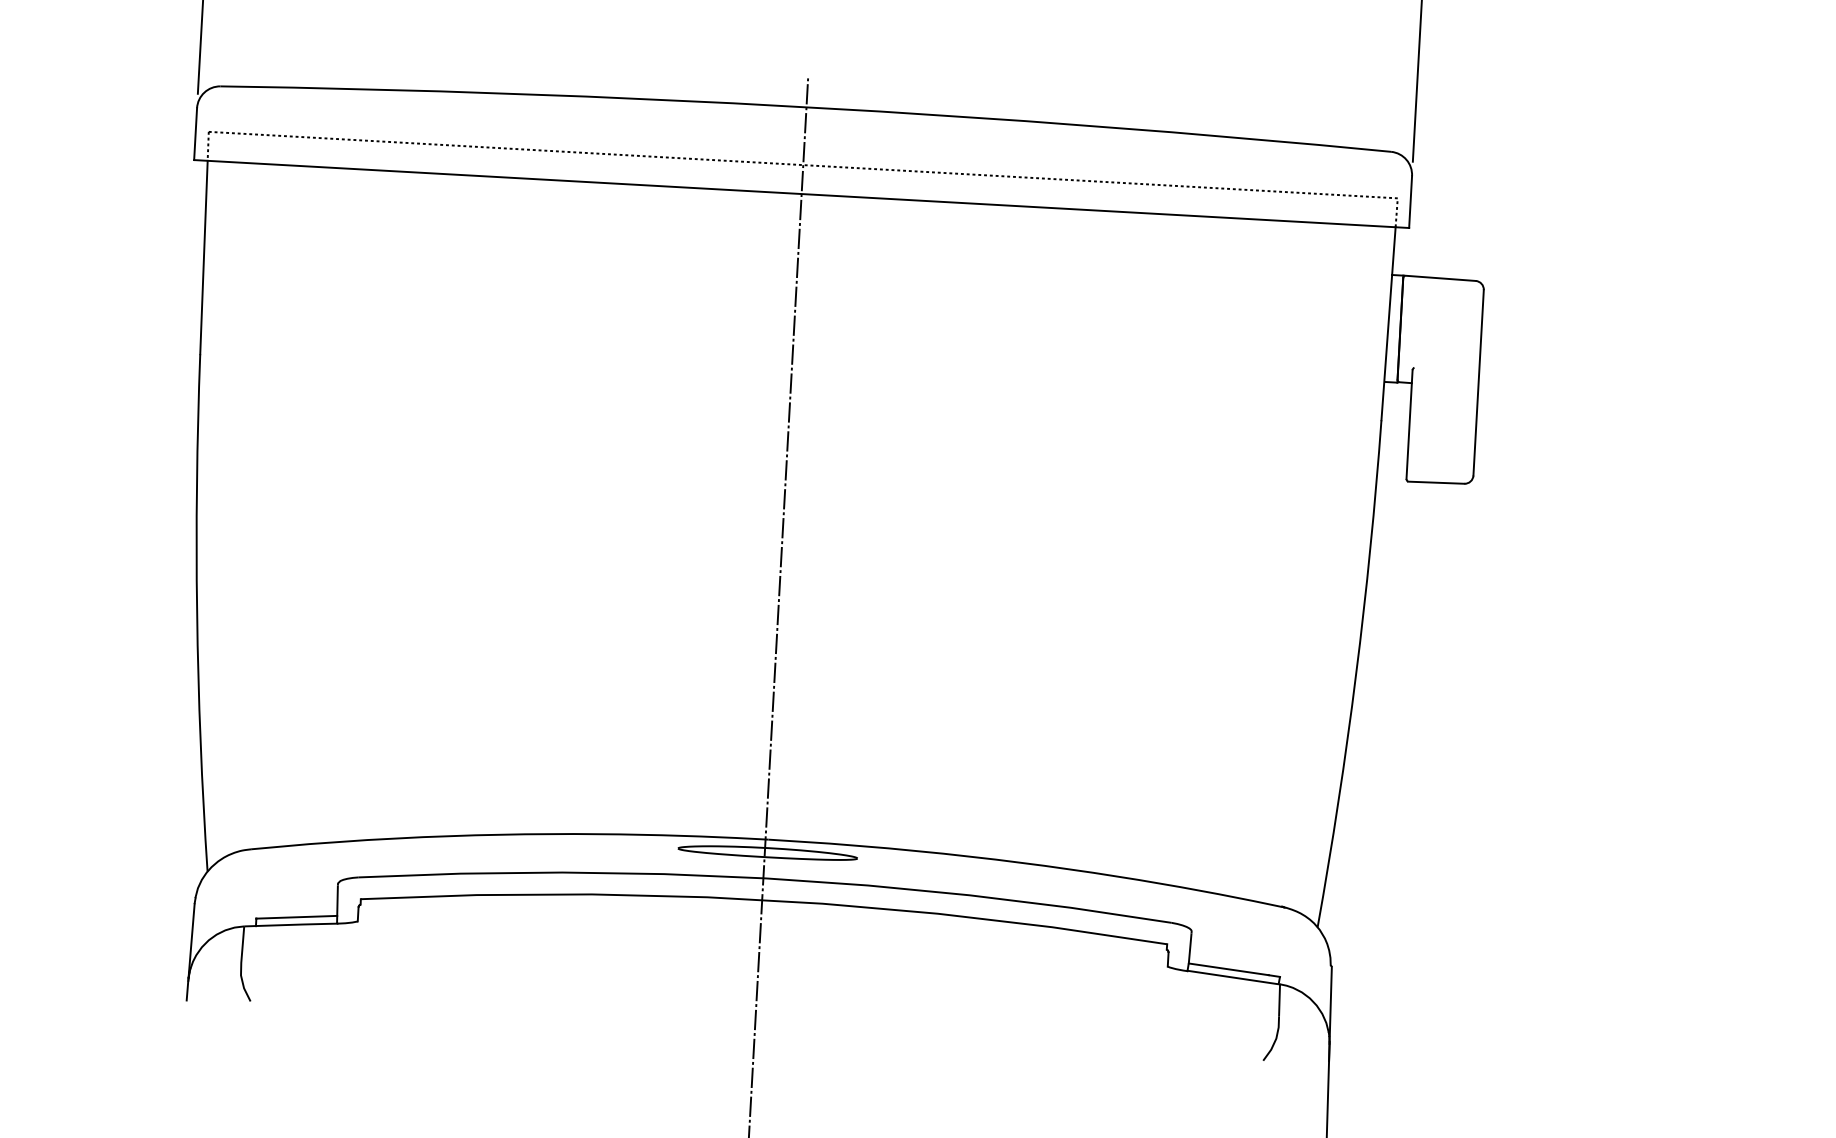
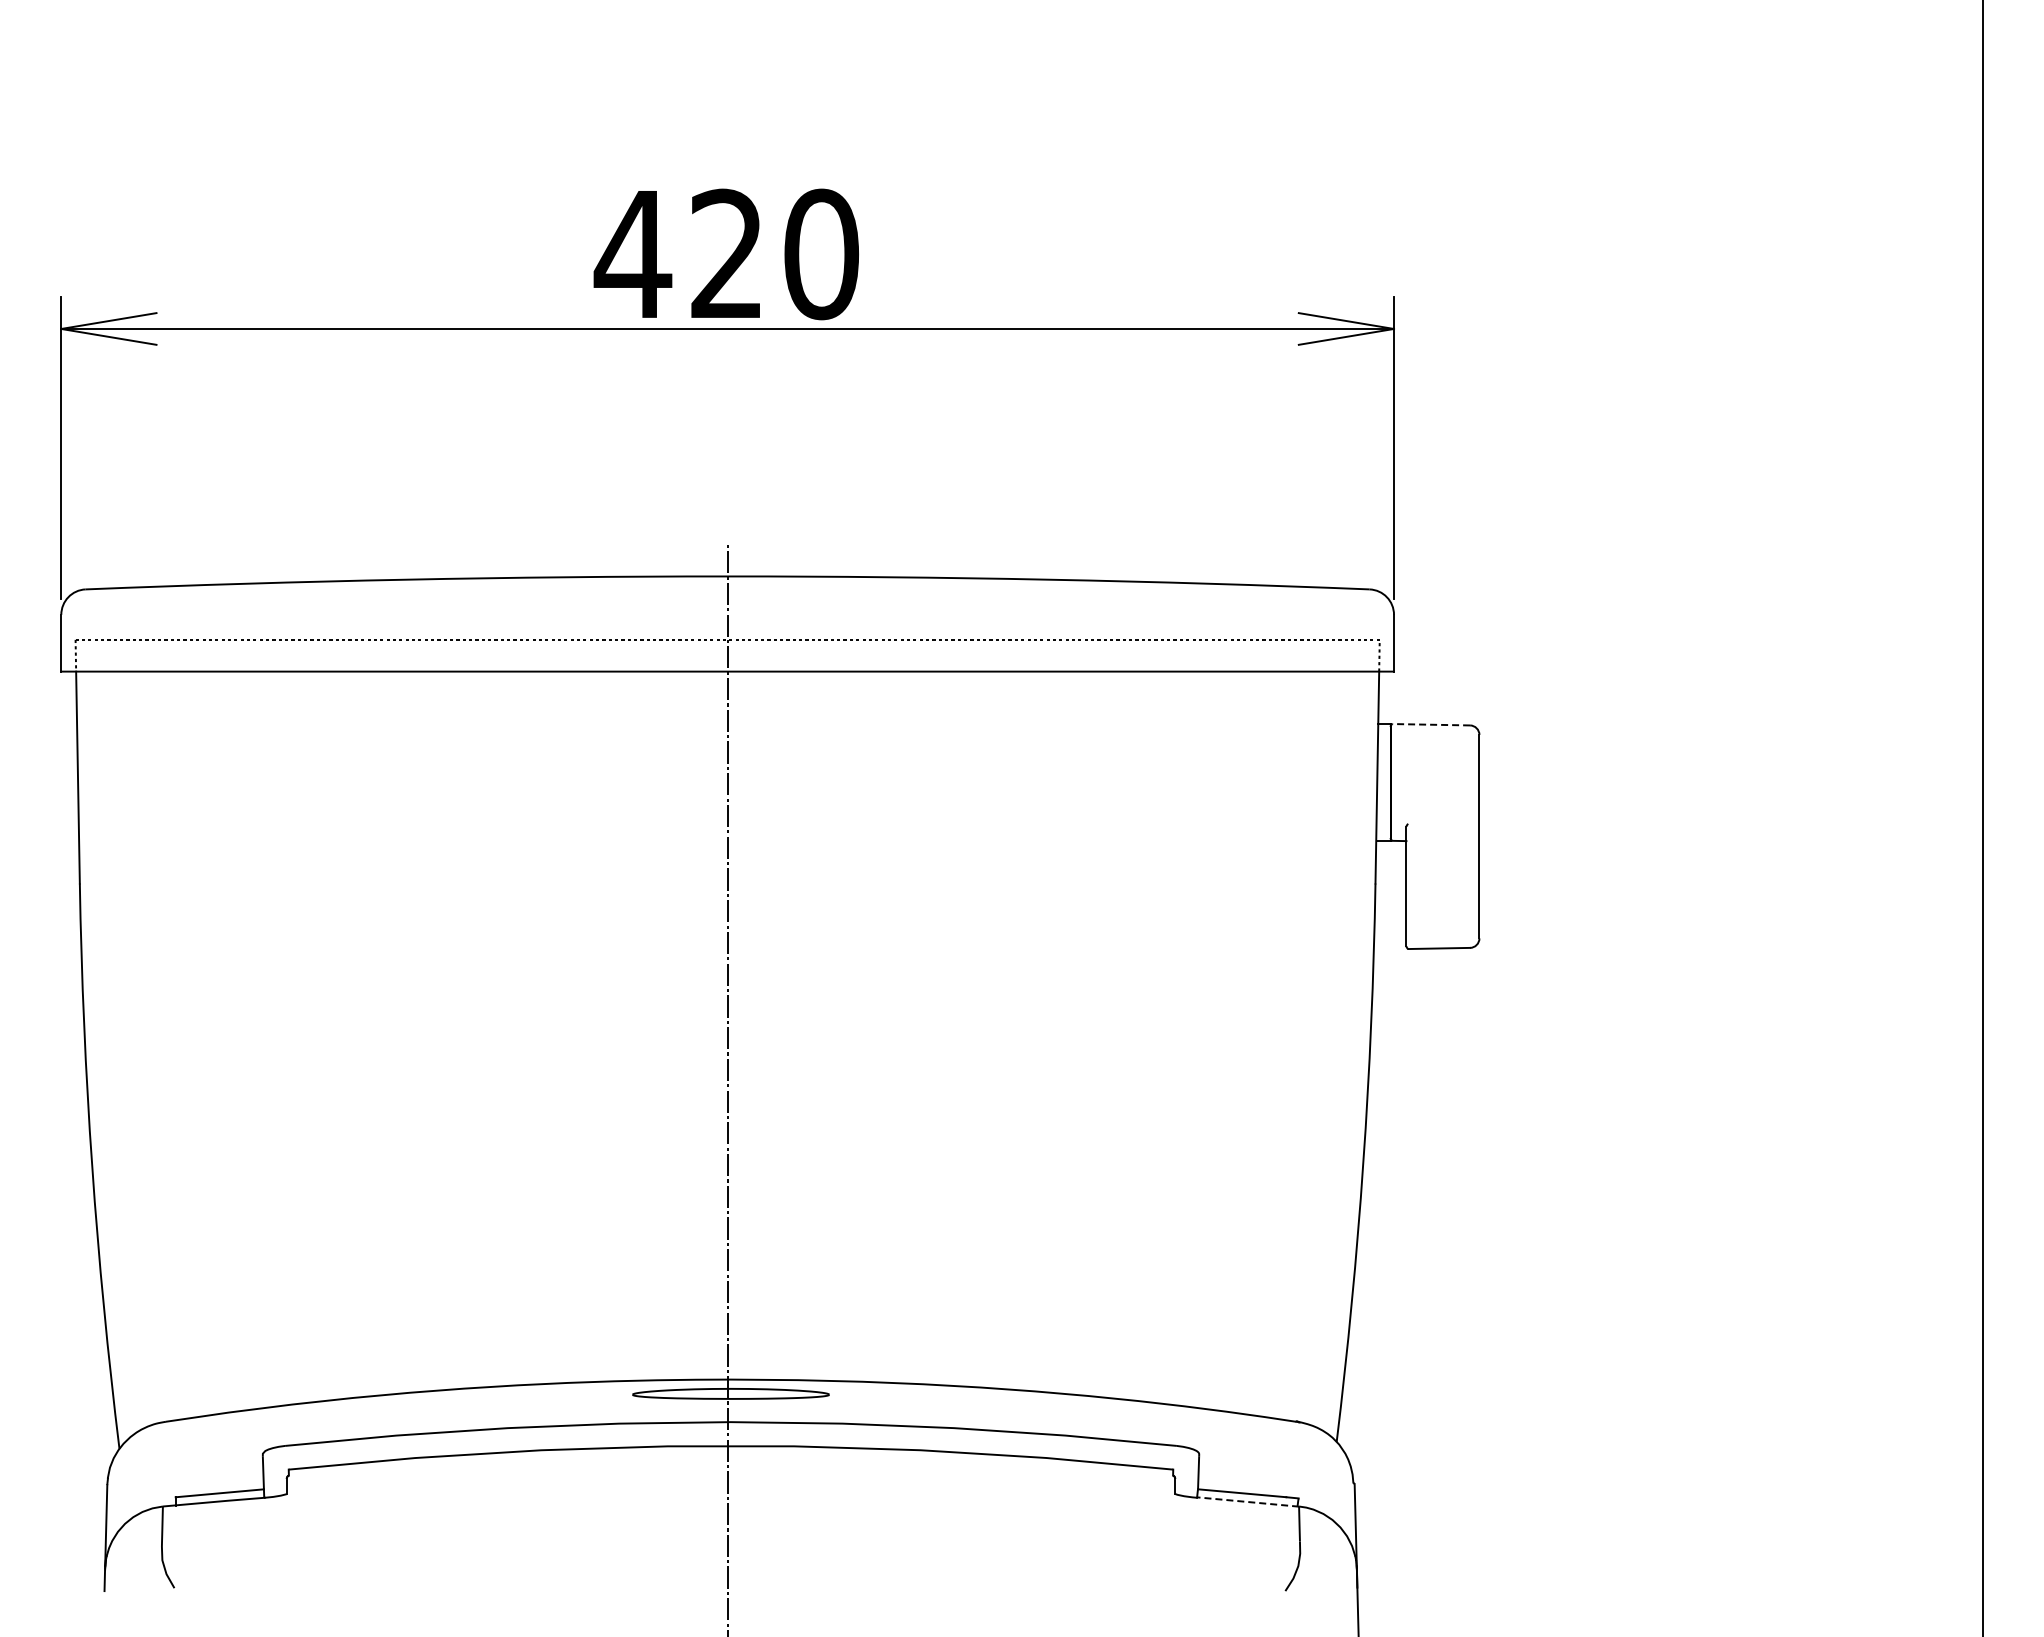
line: (1440, 278) -> (1431, 724), solid -> dashed
line: (1233, 977) -> (1247, 1501), solid -> dashed

